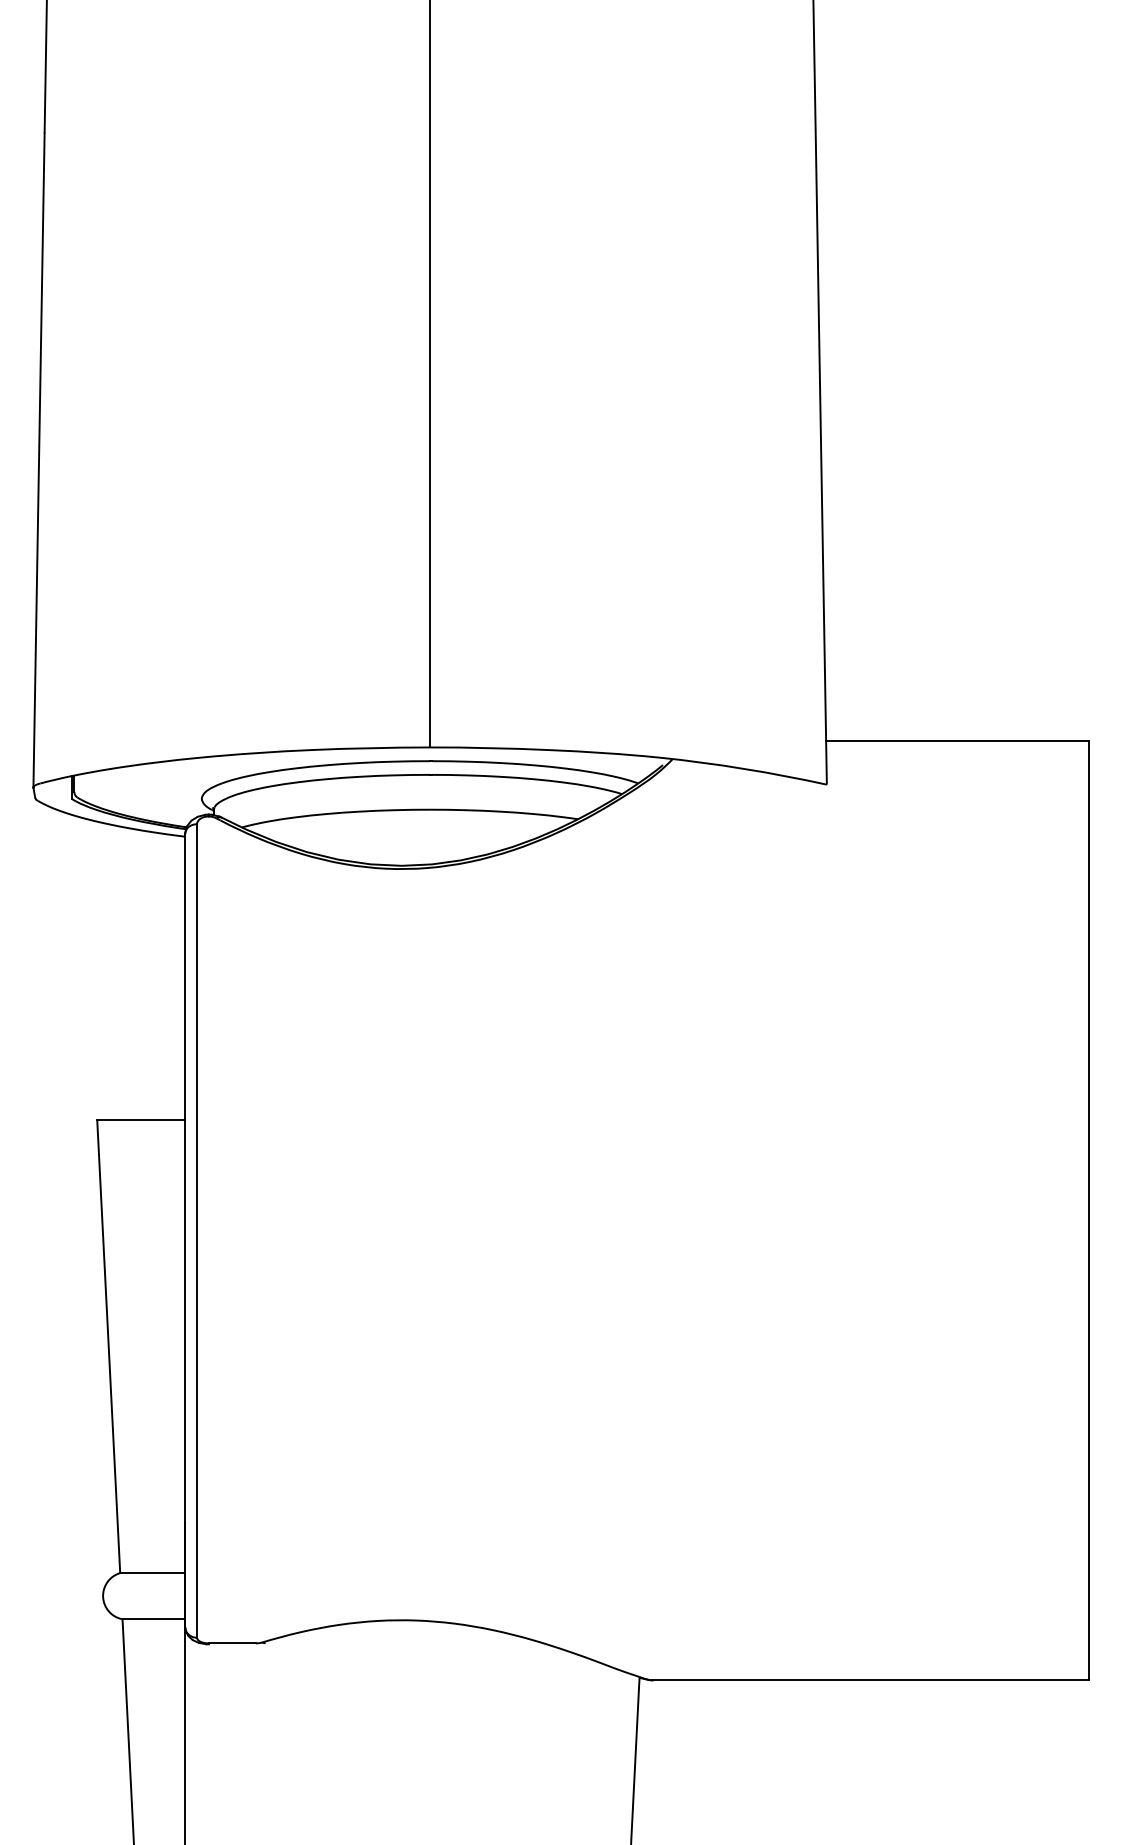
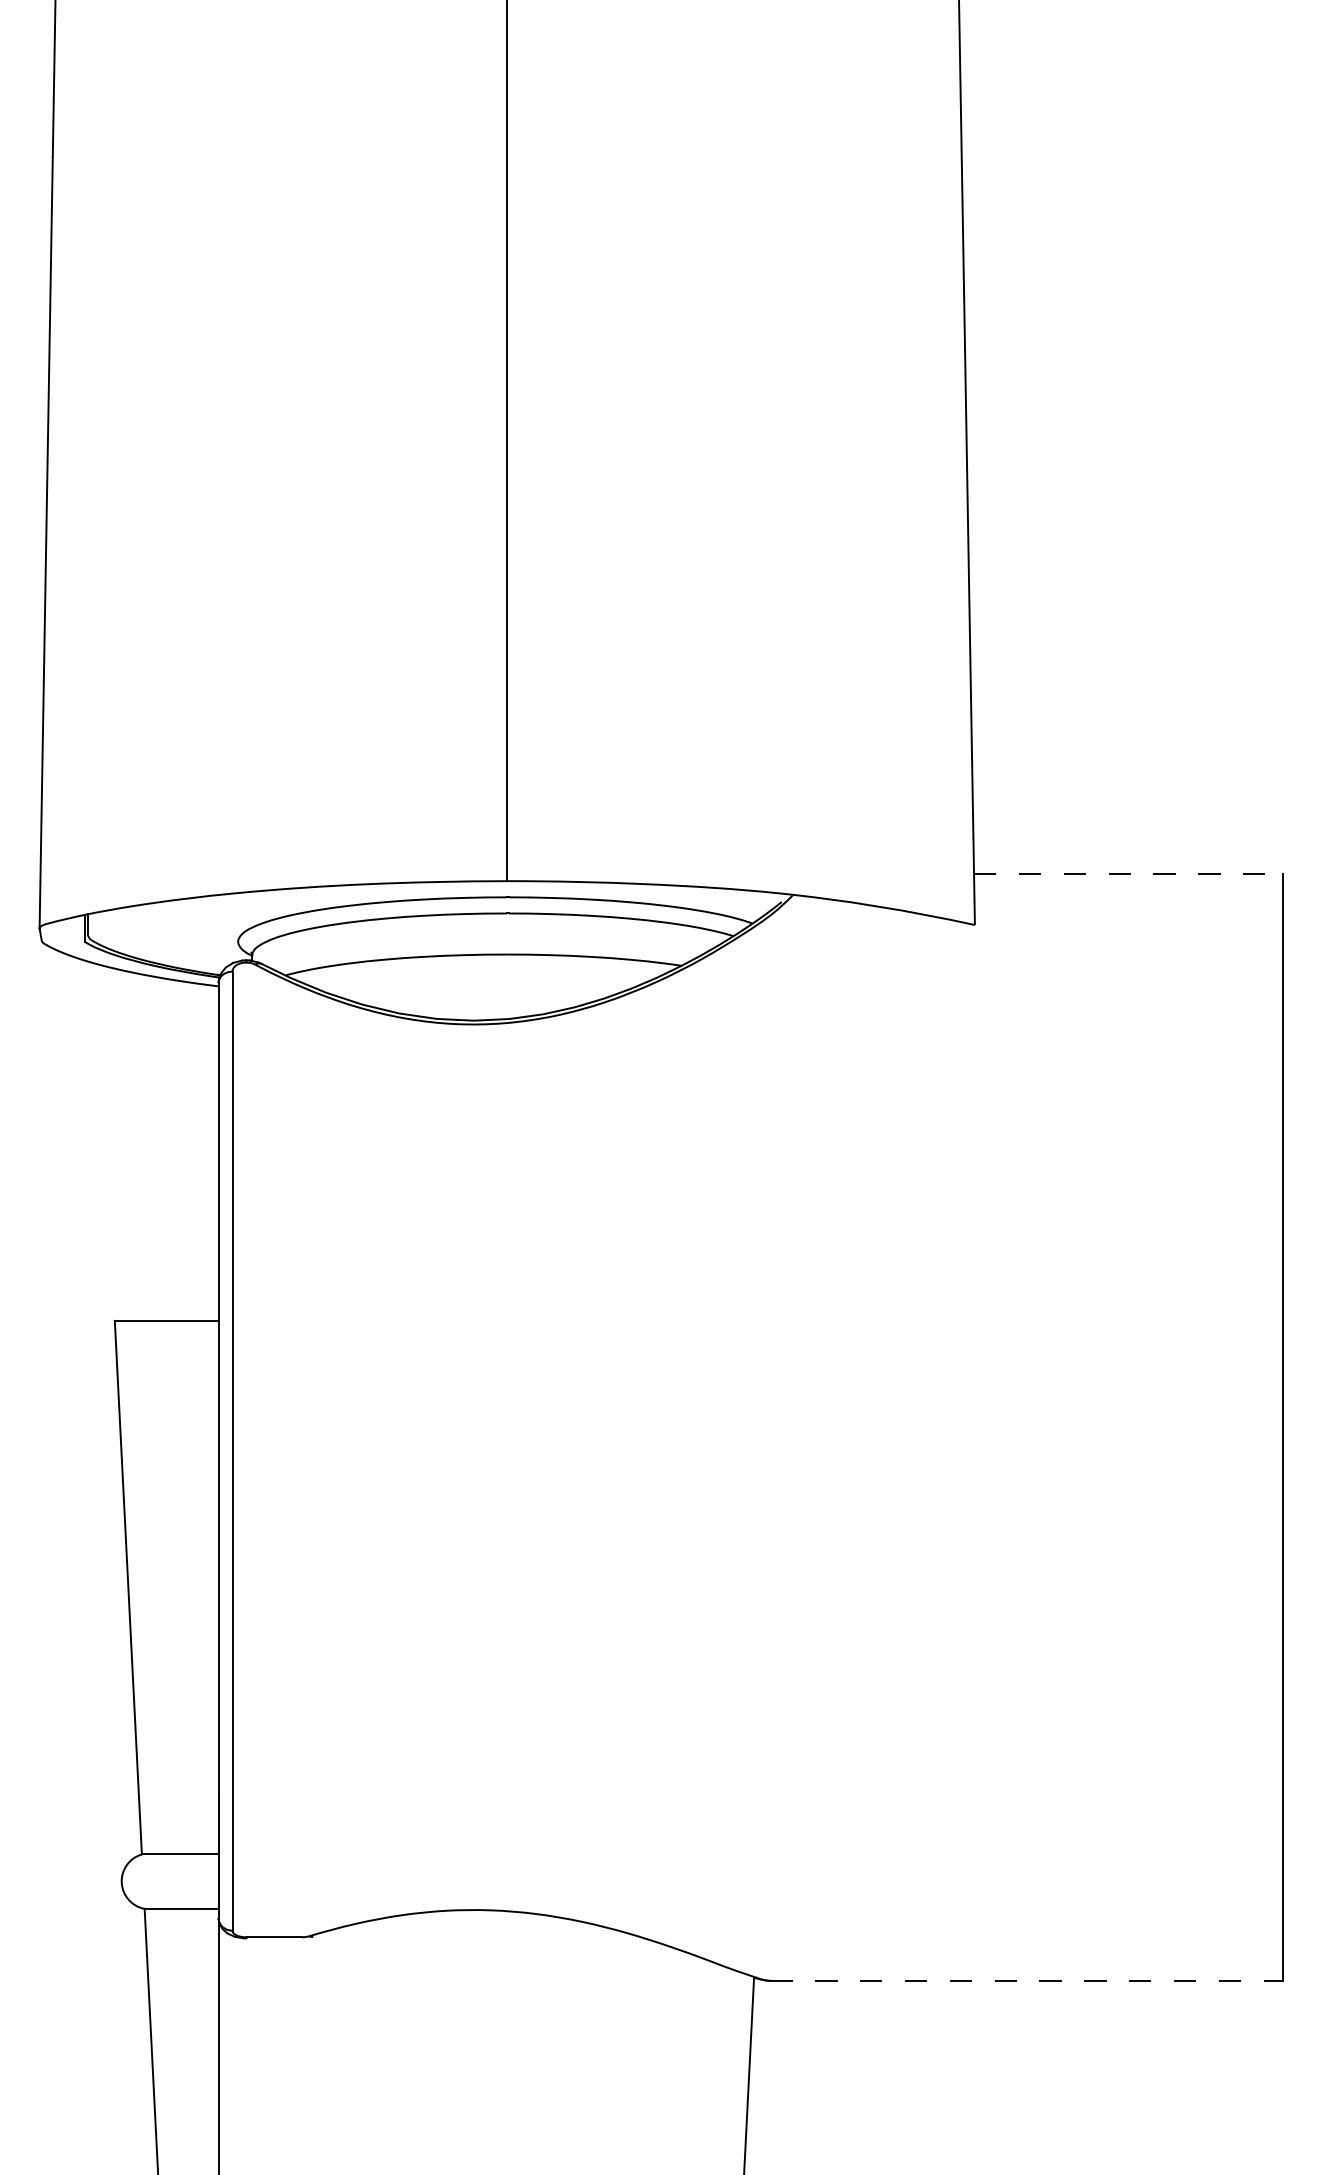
line: (957, 741) -> (1128, 874), solid -> dashed
line: (870, 1680) -> (1026, 1981), solid -> dashed

